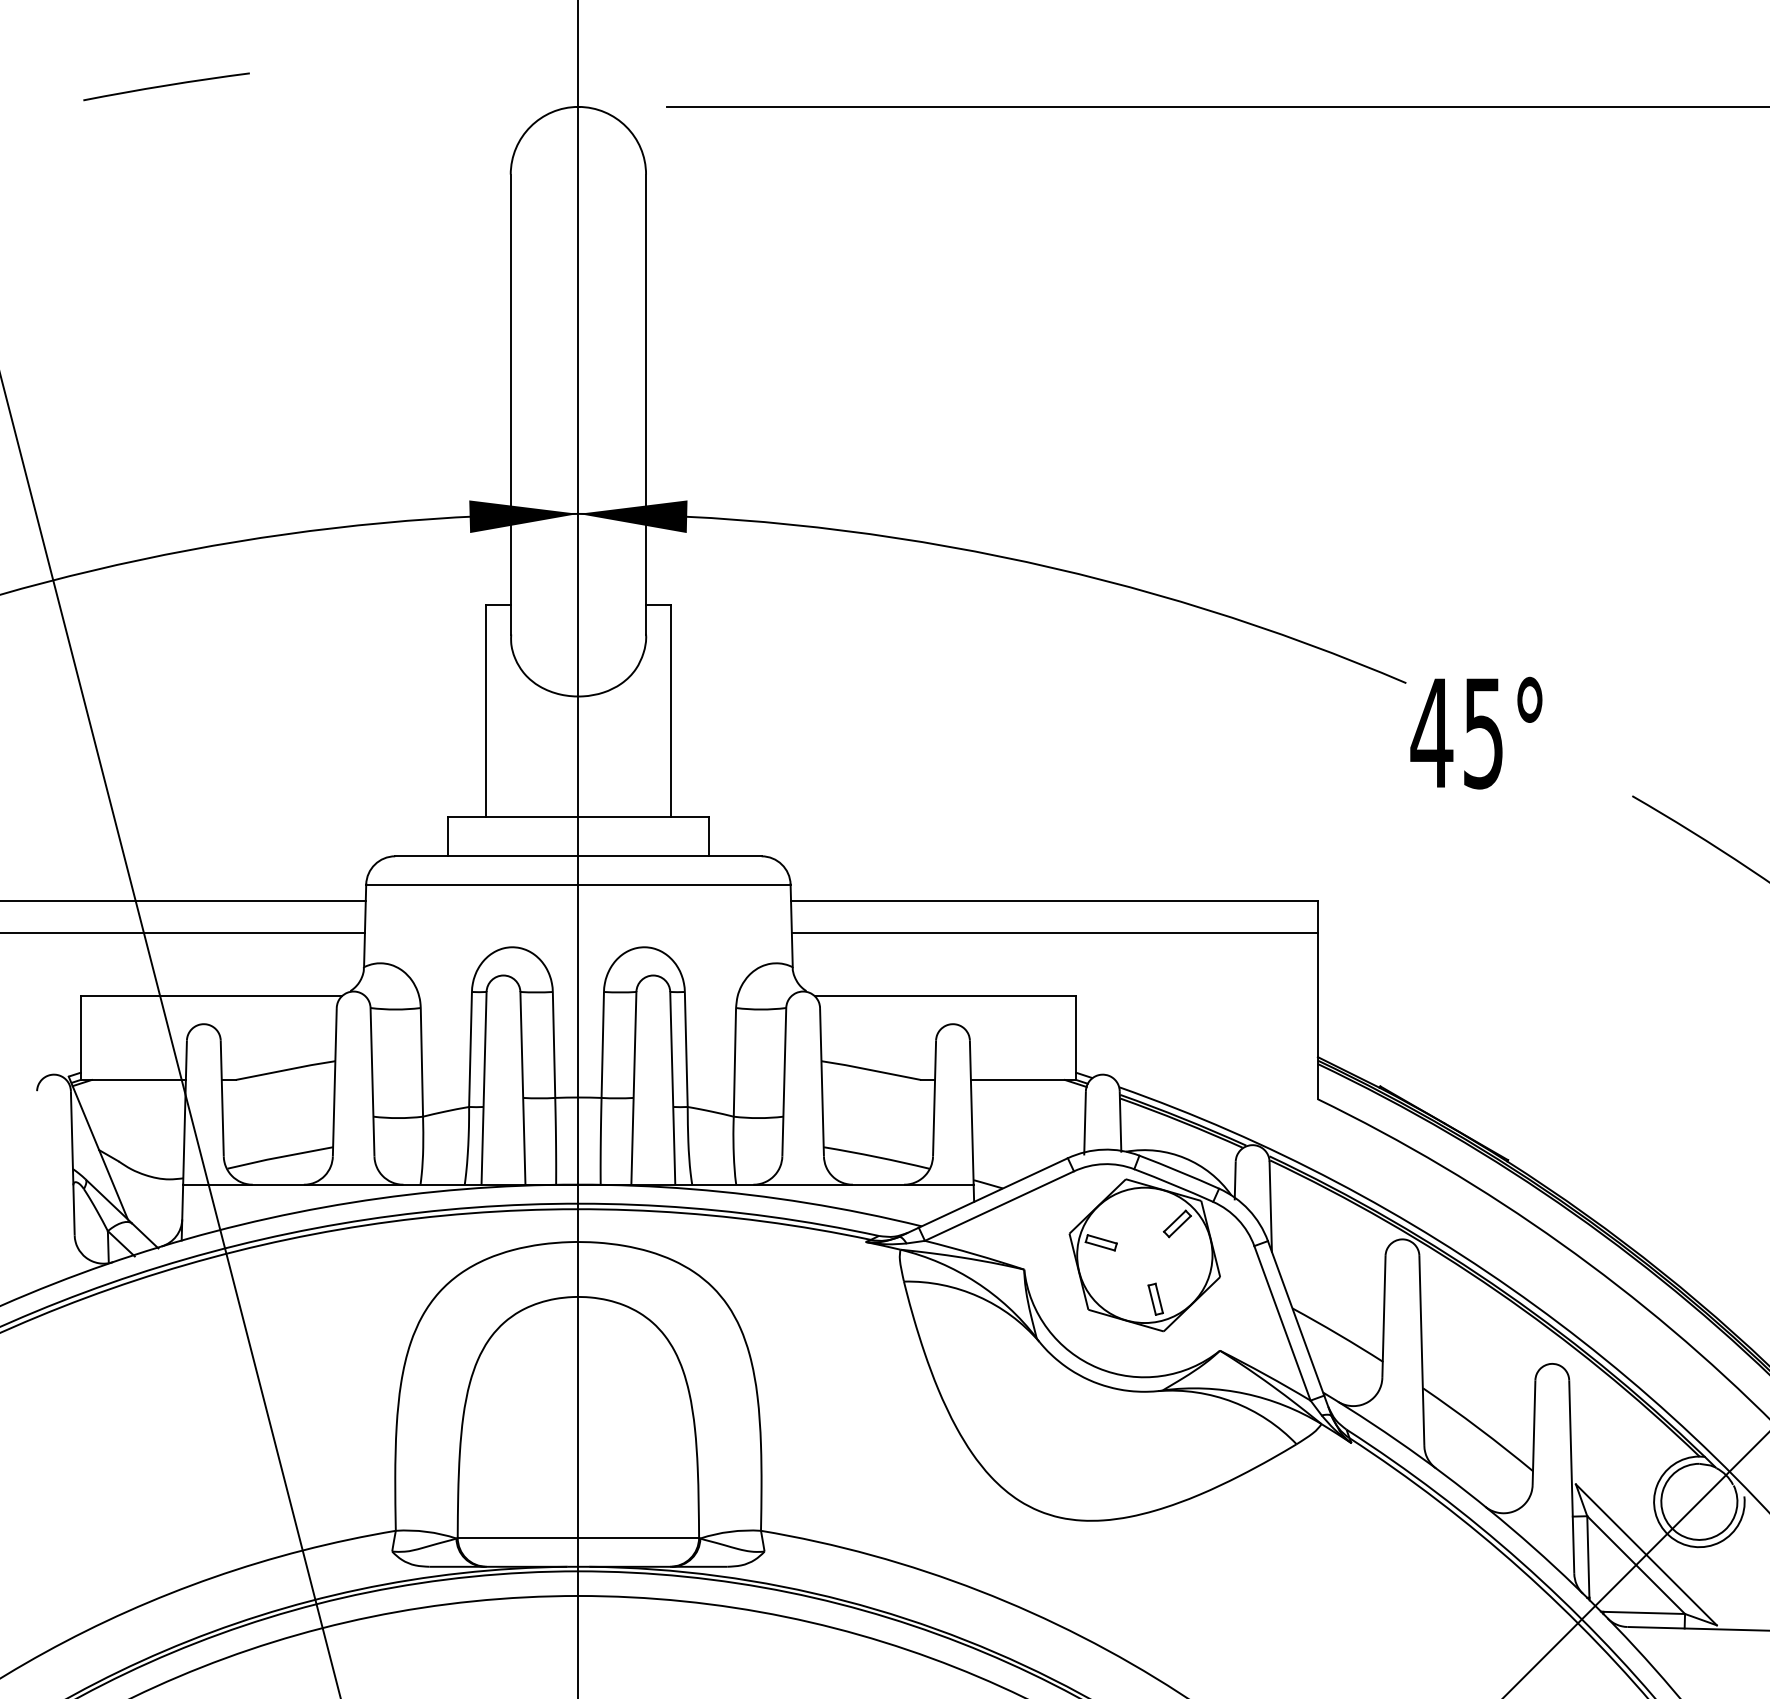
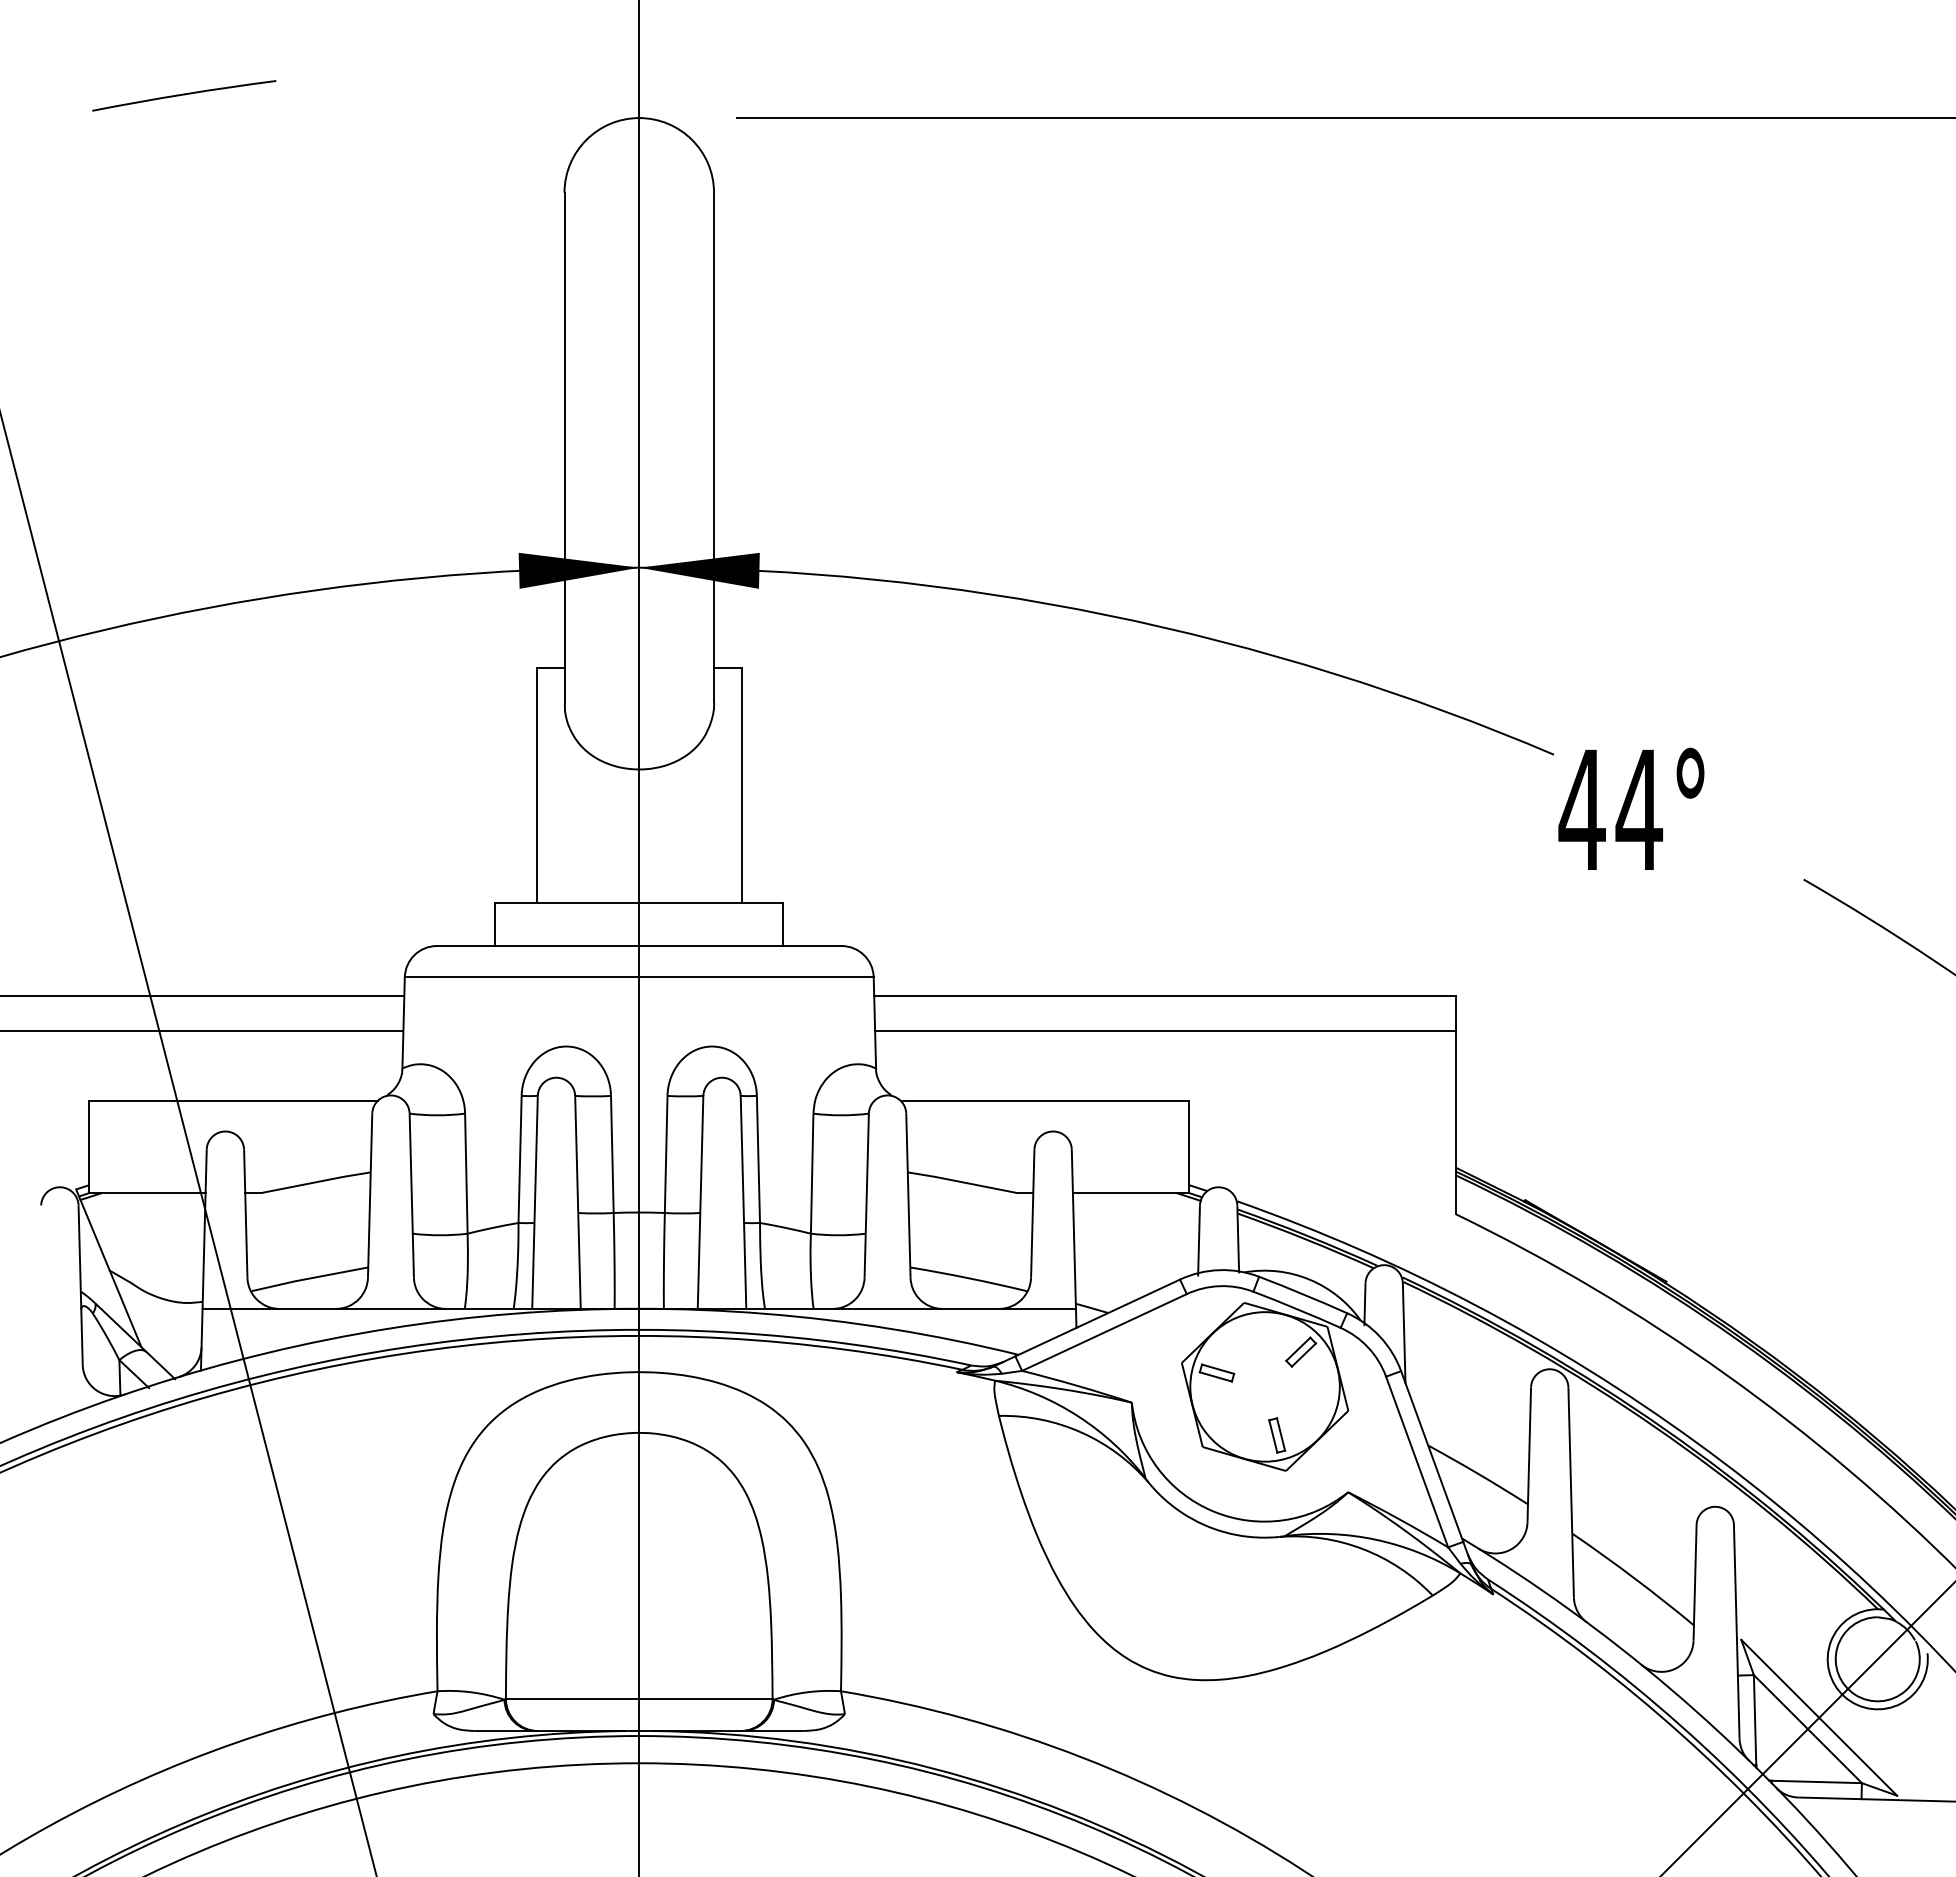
text: (1483, 733) -> (1639, 810), 45° -> 44°

